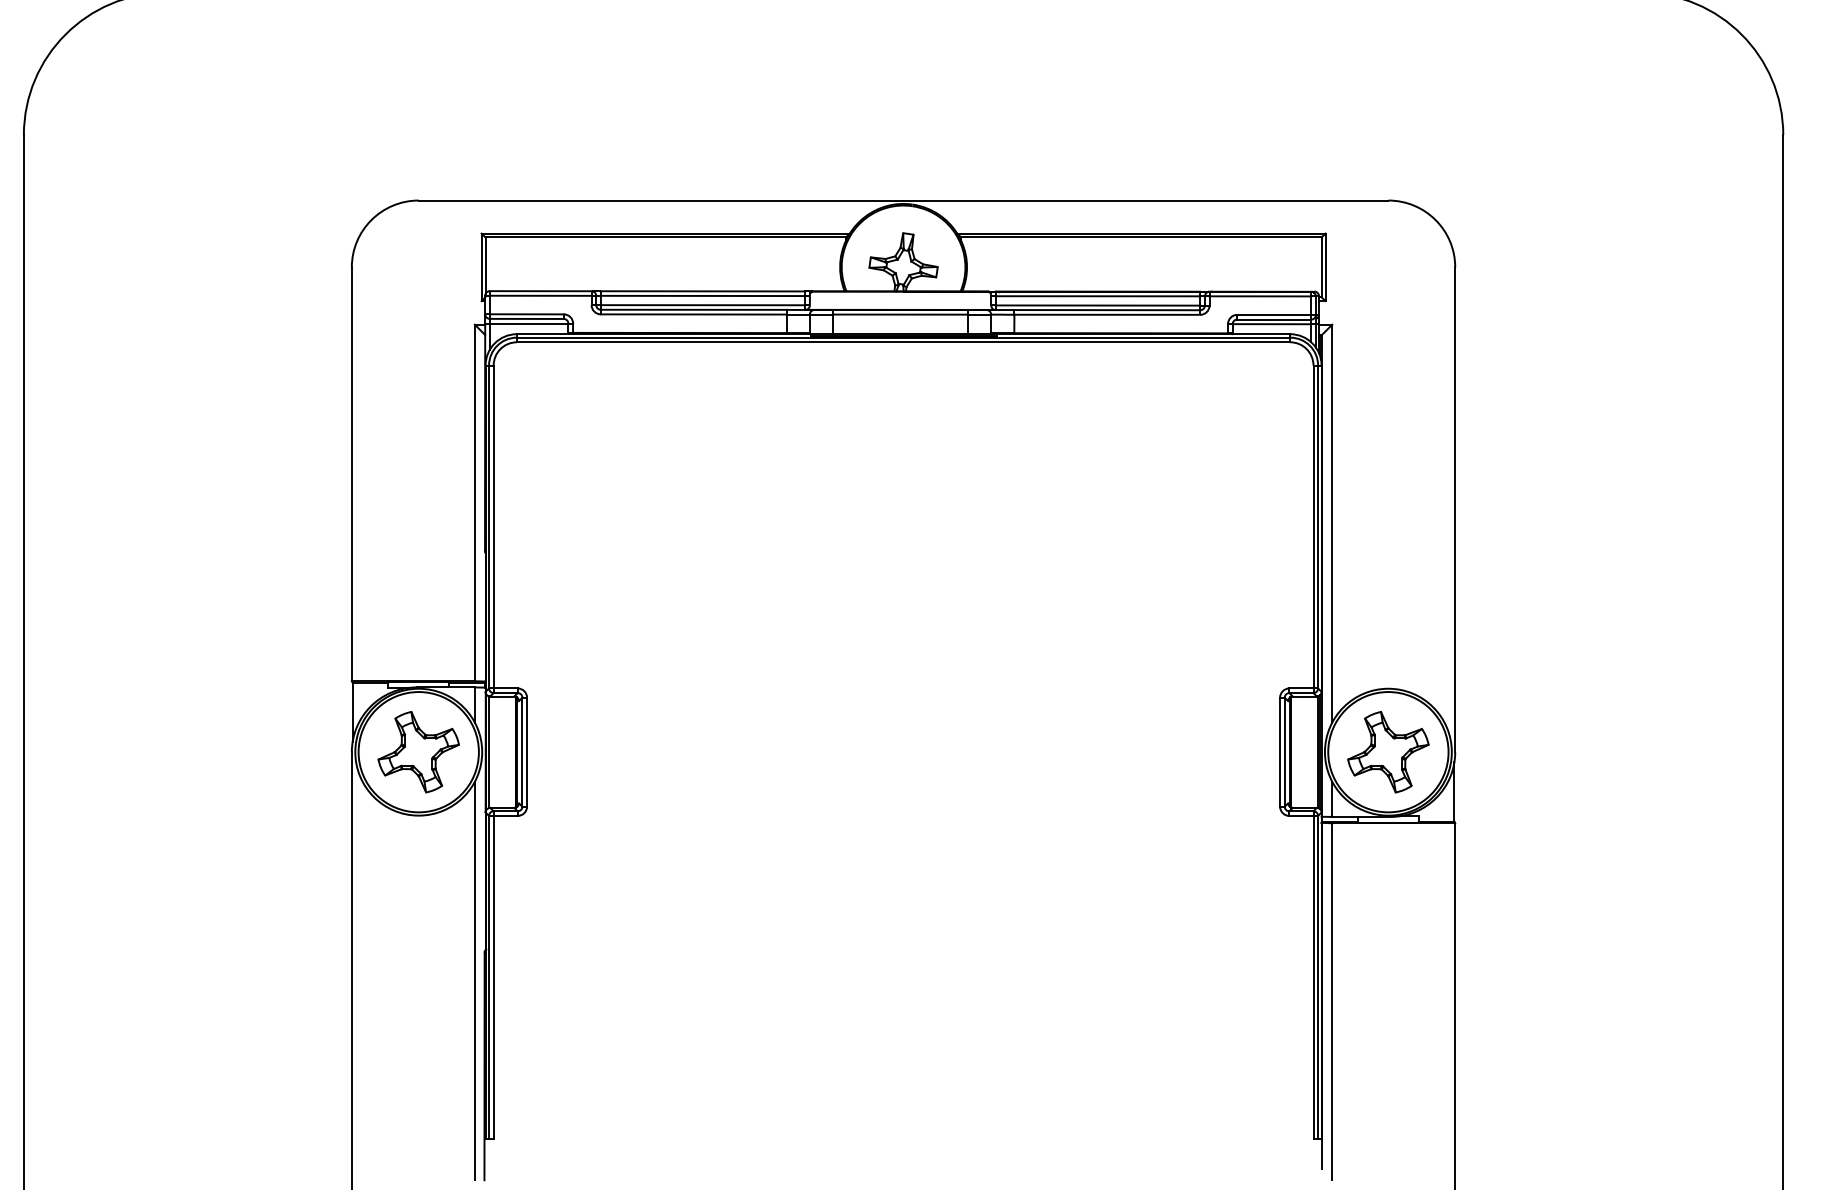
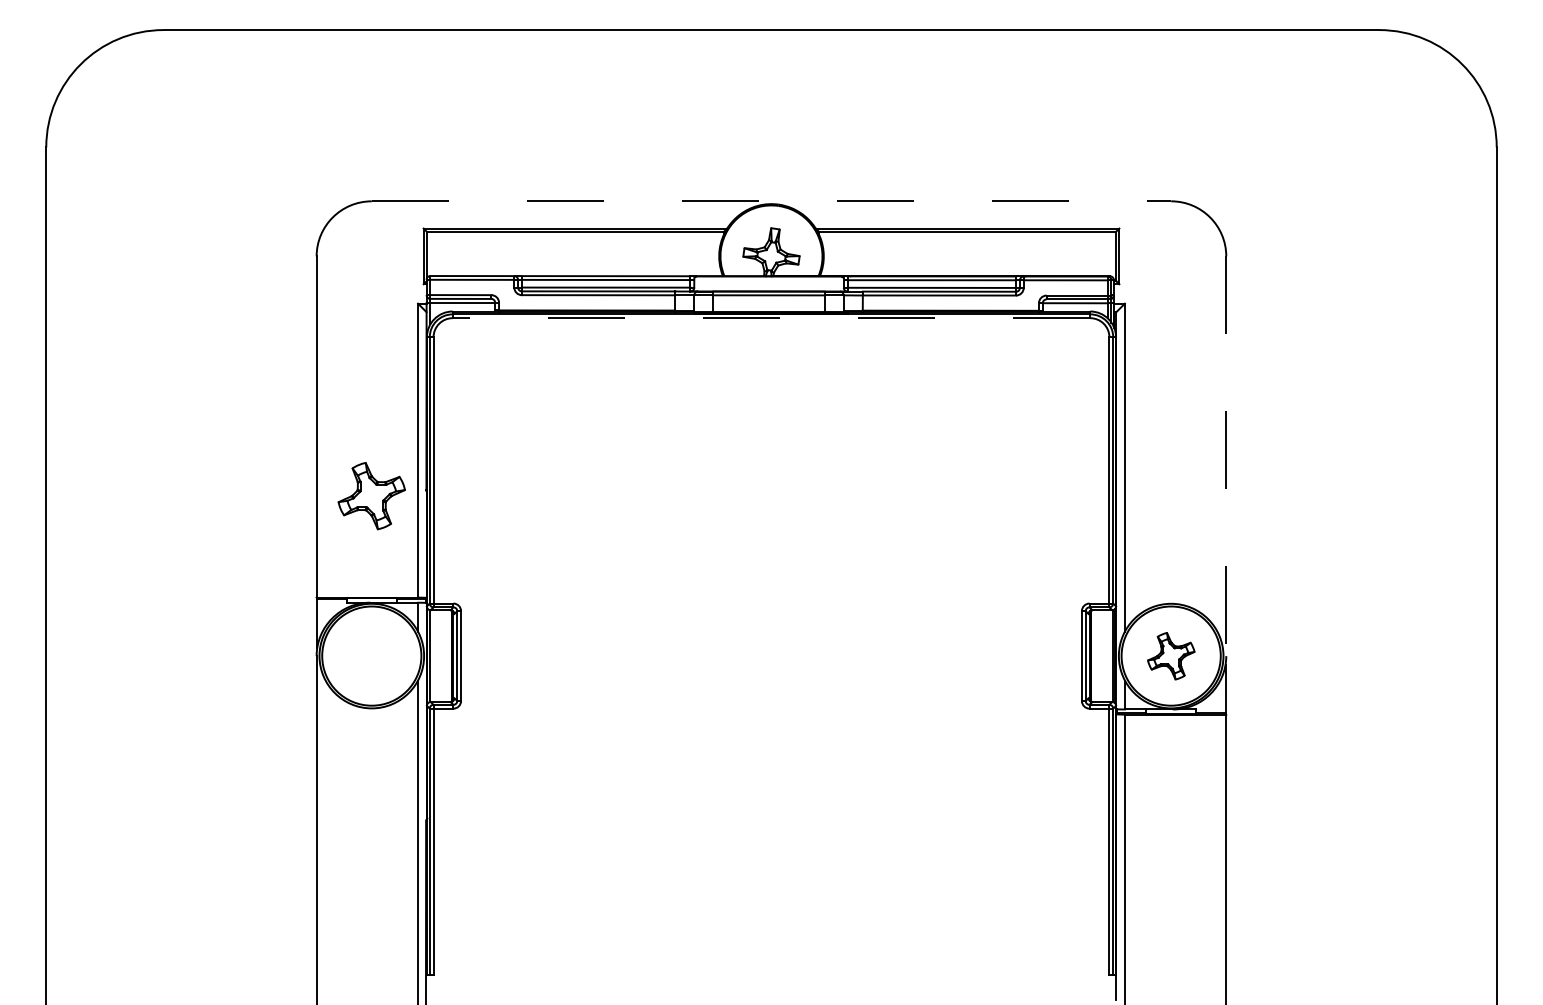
line: (903, 200) -> (771, 201), solid -> dashed
line: (903, 342) -> (771, 318), solid -> dashed
line: (1455, 510) -> (1226, 456), solid -> dashed
part: (418, 752) -> (371, 496), moved
part: (1388, 752) -> (1171, 656), size x0.7

